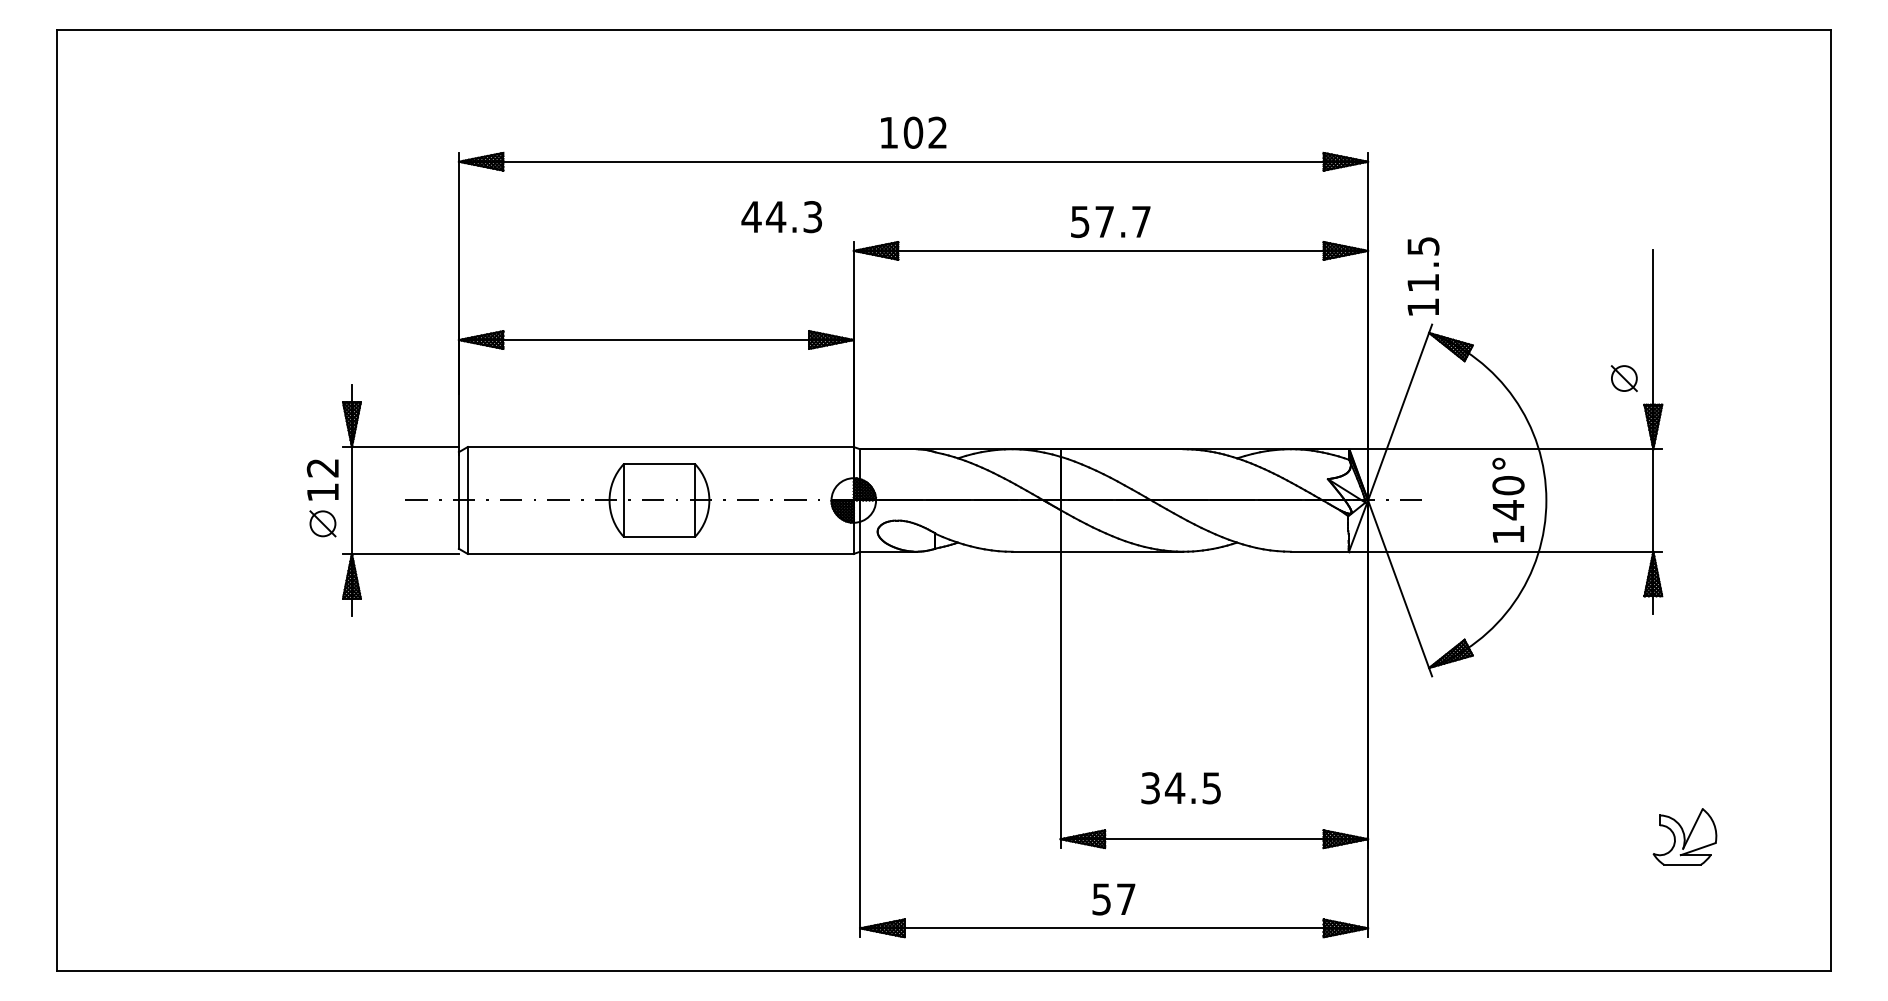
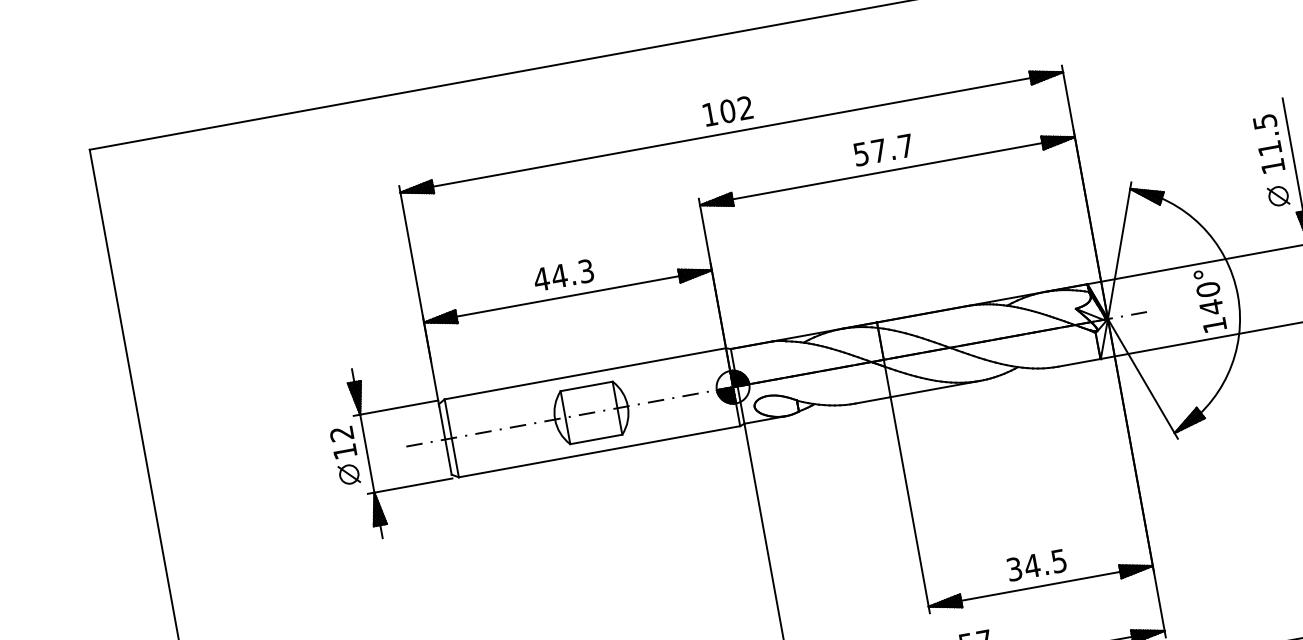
text: (781, 217) -> (563, 275), moved
text: (1423, 276) -> (1269, 143), moved
text: (1180, 788) -> (1036, 565), moved

